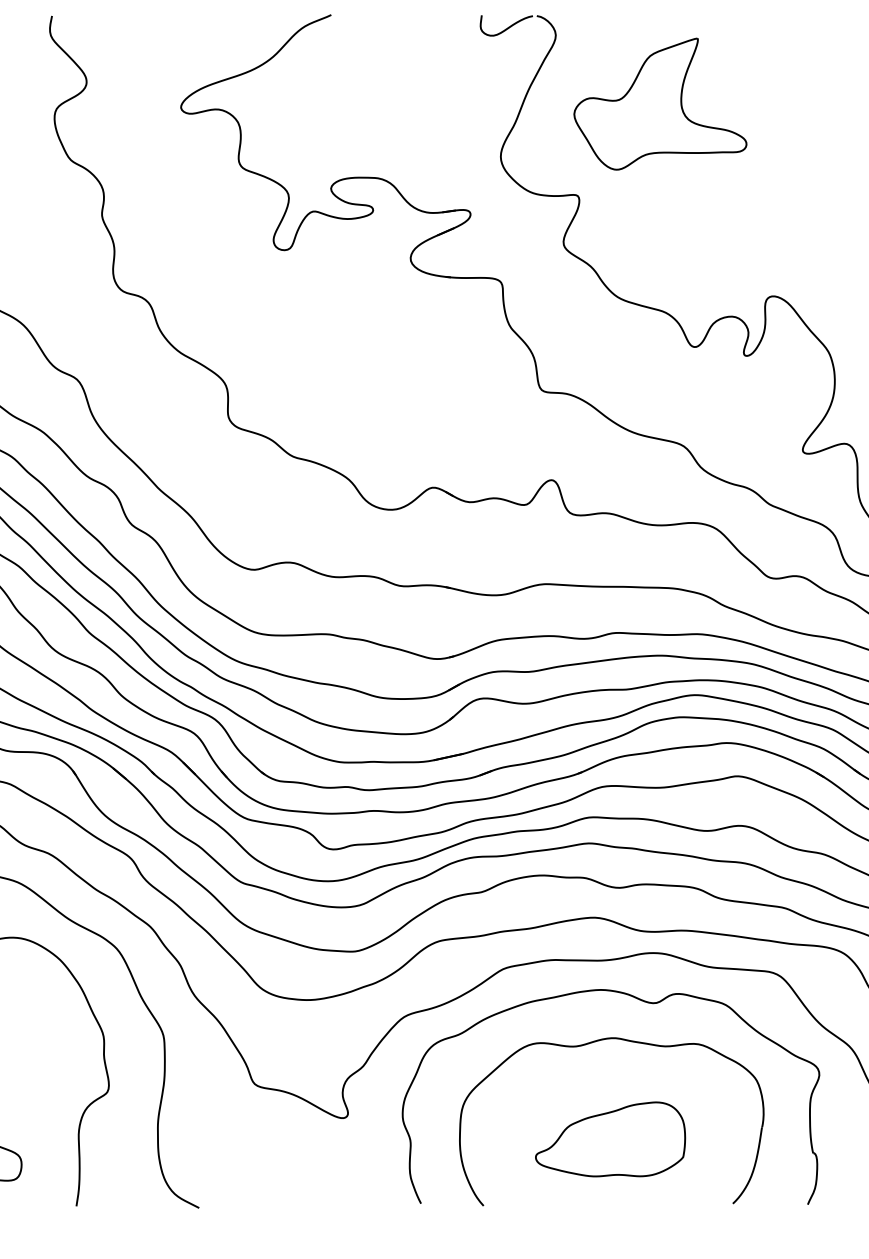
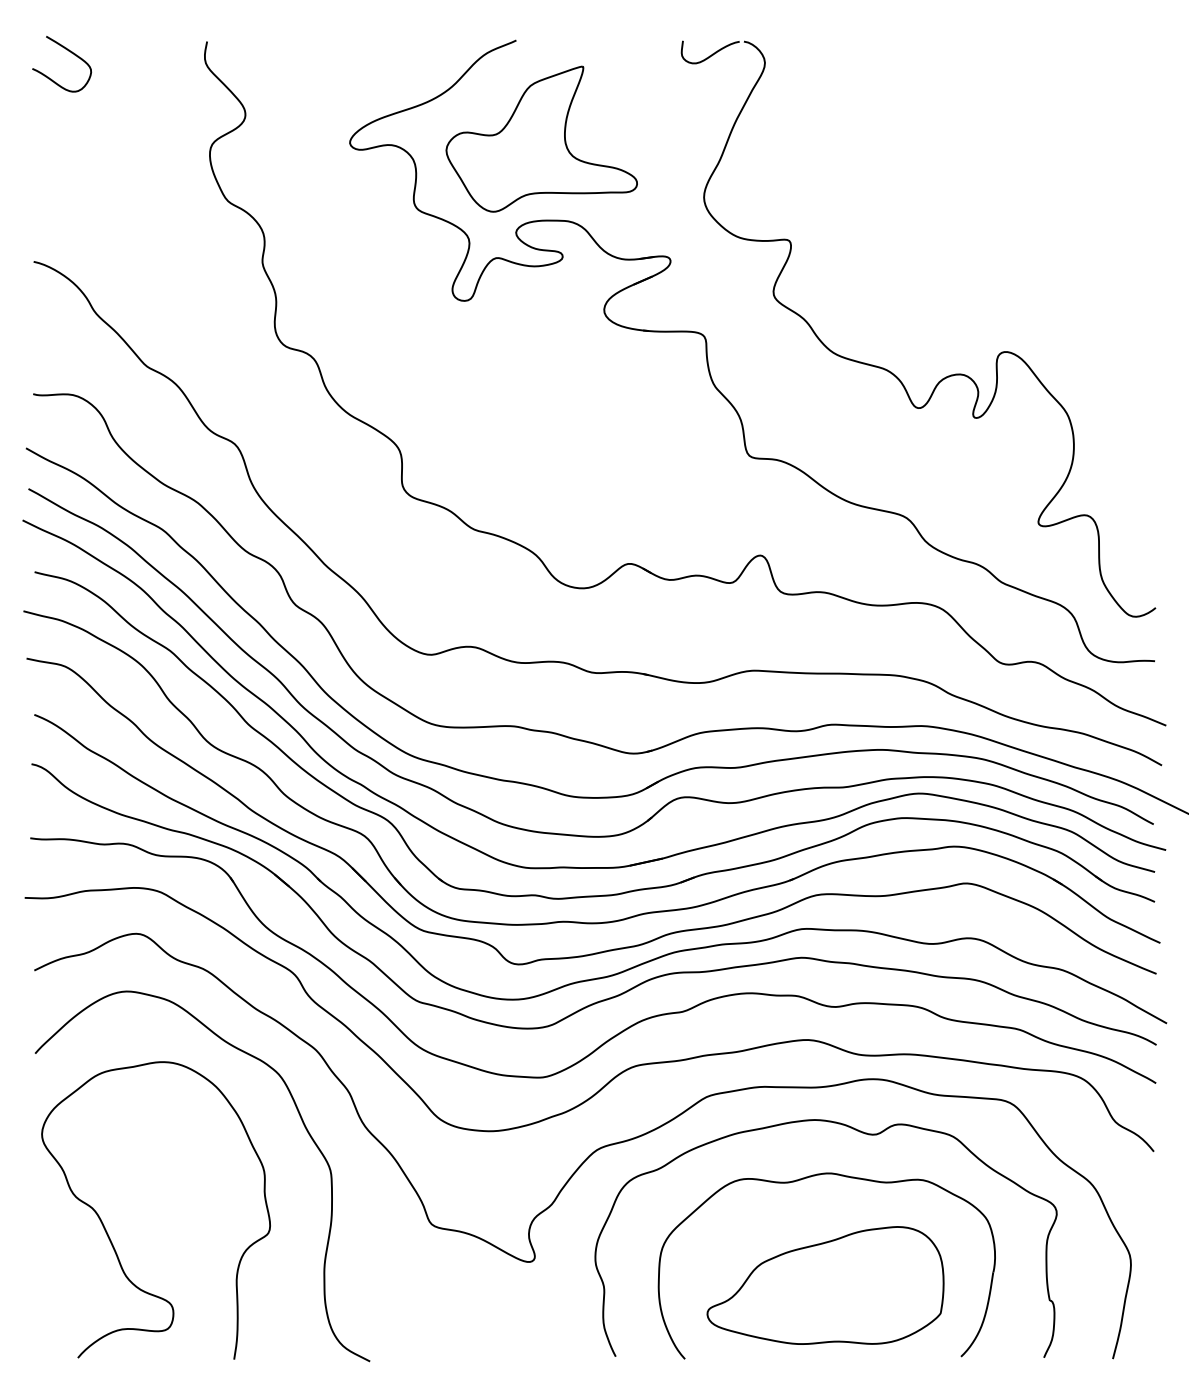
part: (660, 103) -> (541, 138), moved
part: (610, 1139) -> (825, 1285), size x1.43

